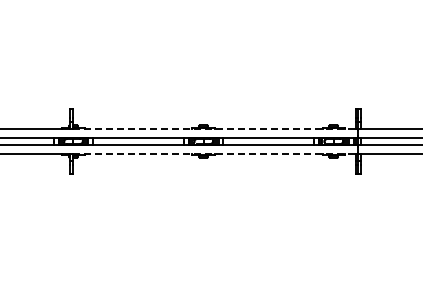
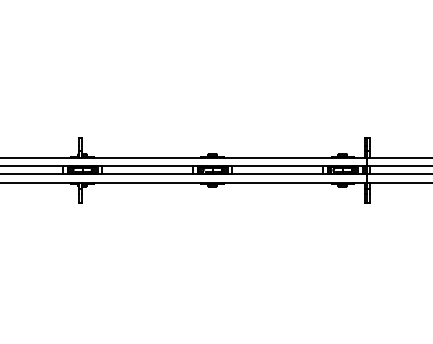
line: (214, 128) -> (223, 157), dashed -> solid
line: (214, 153) -> (223, 182), dashed -> solid

